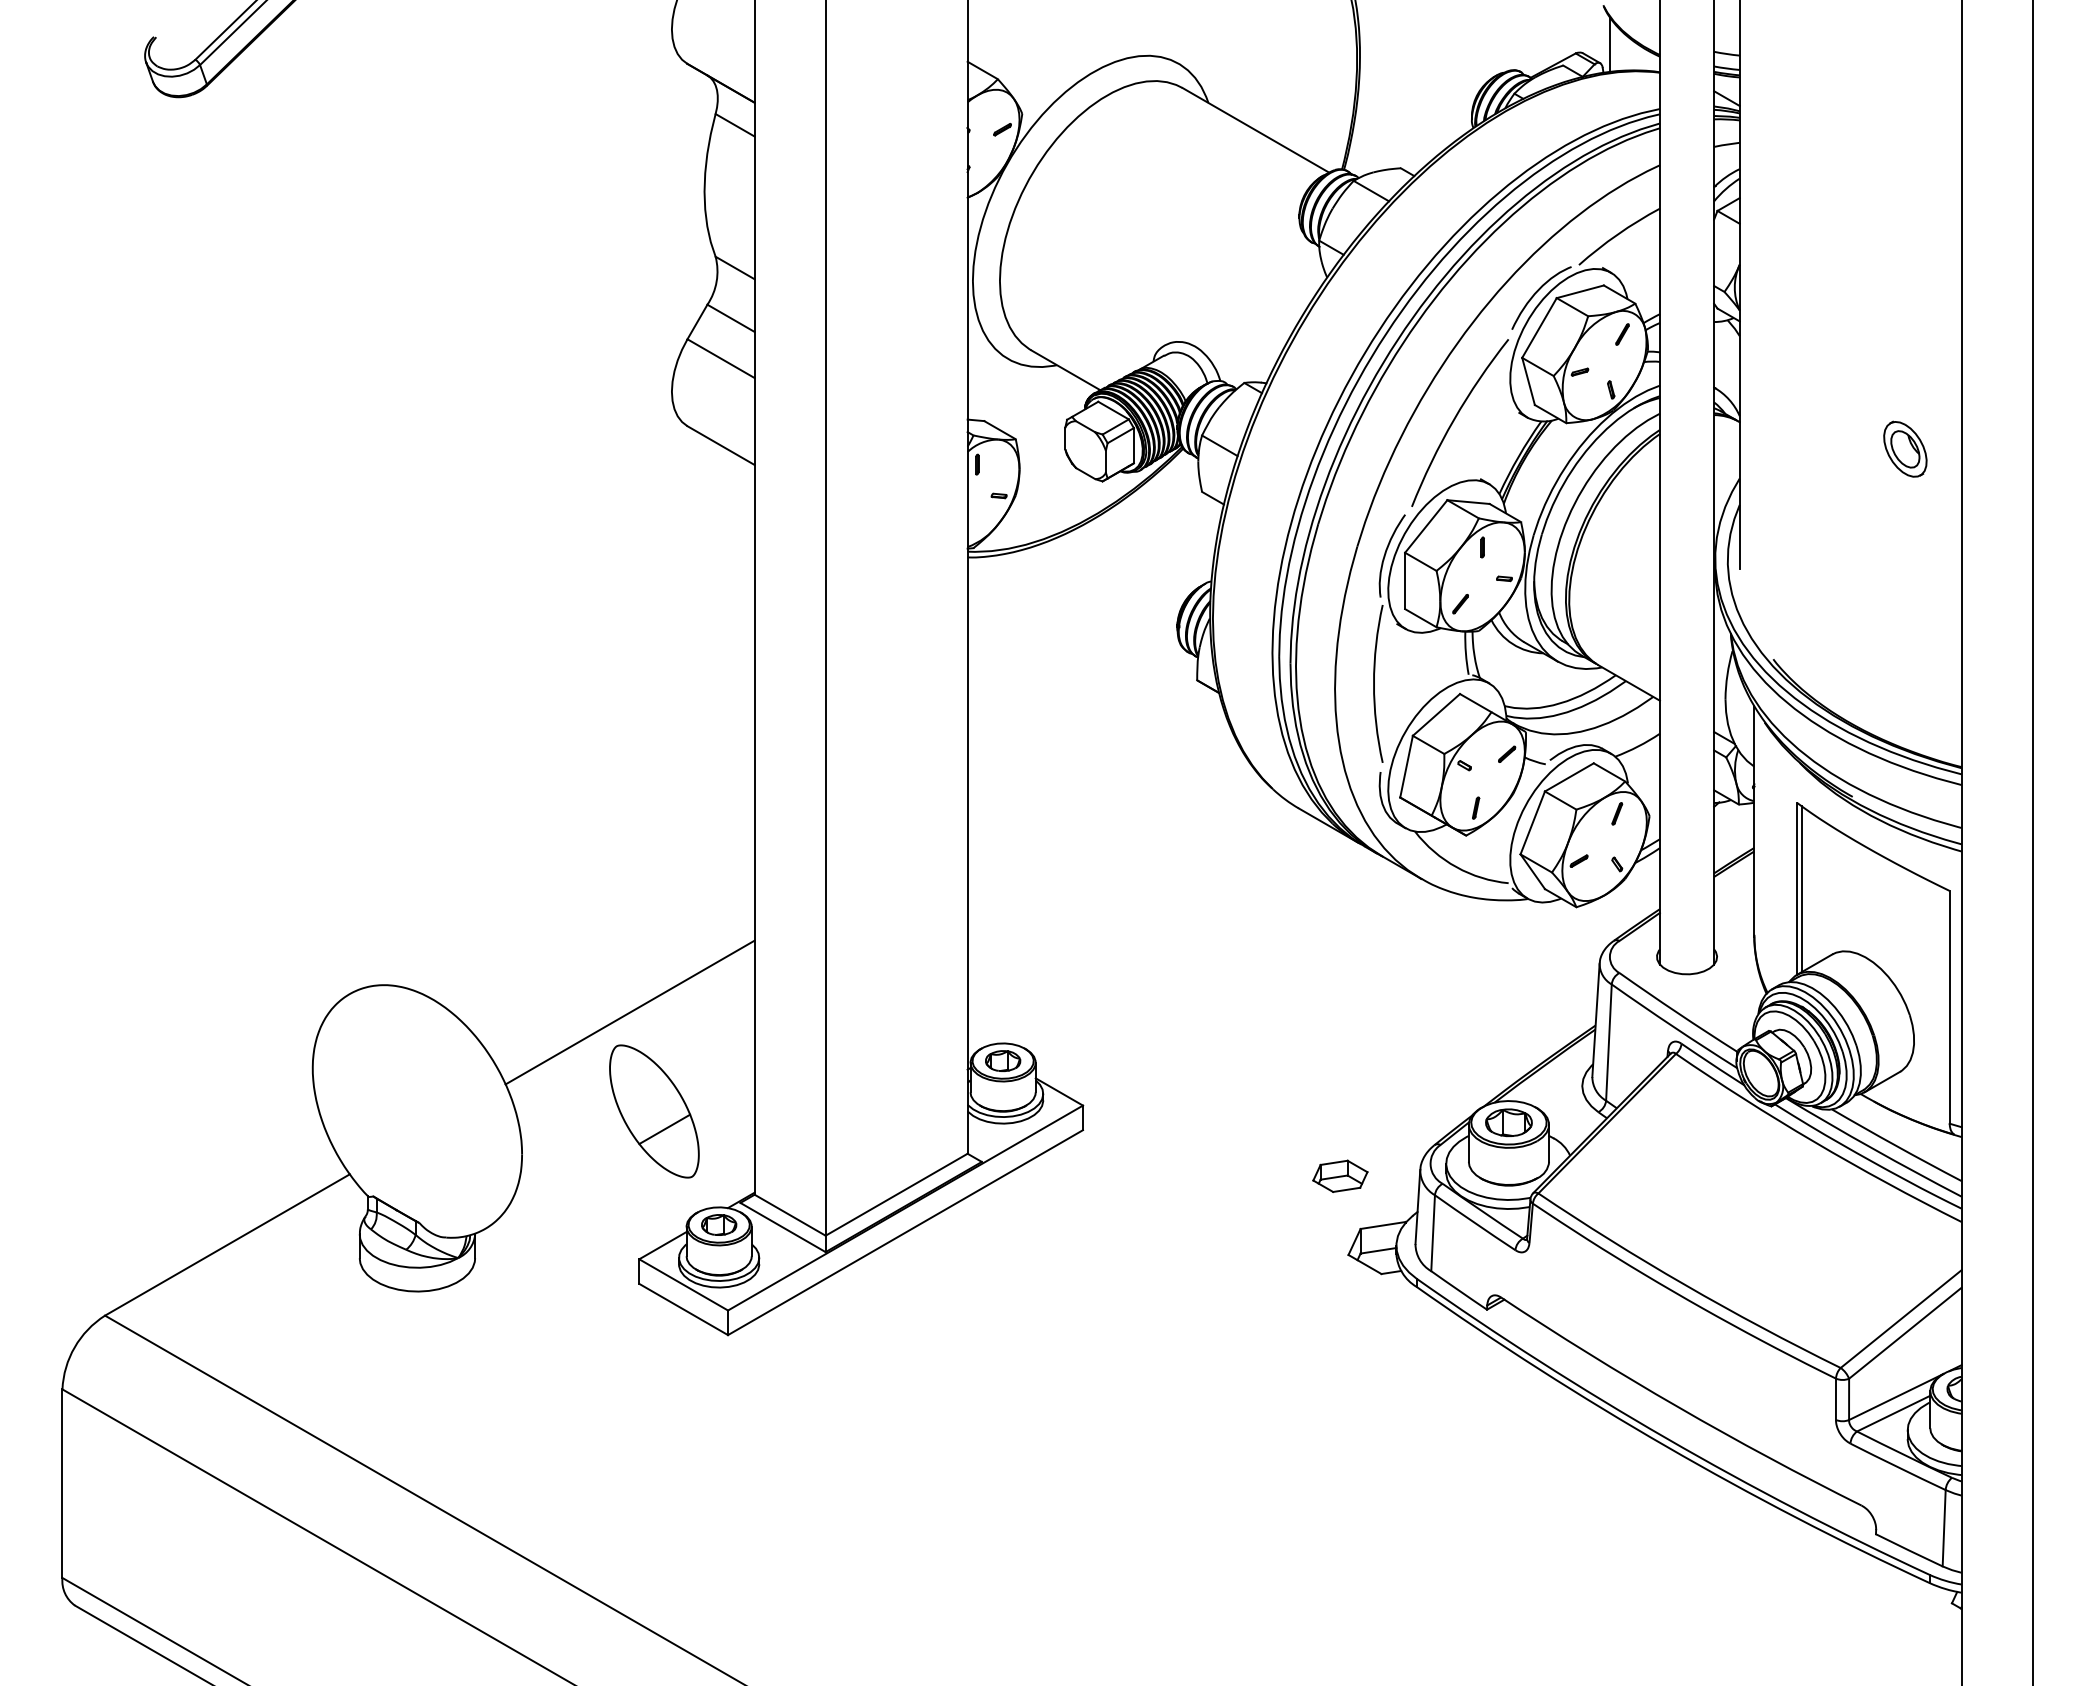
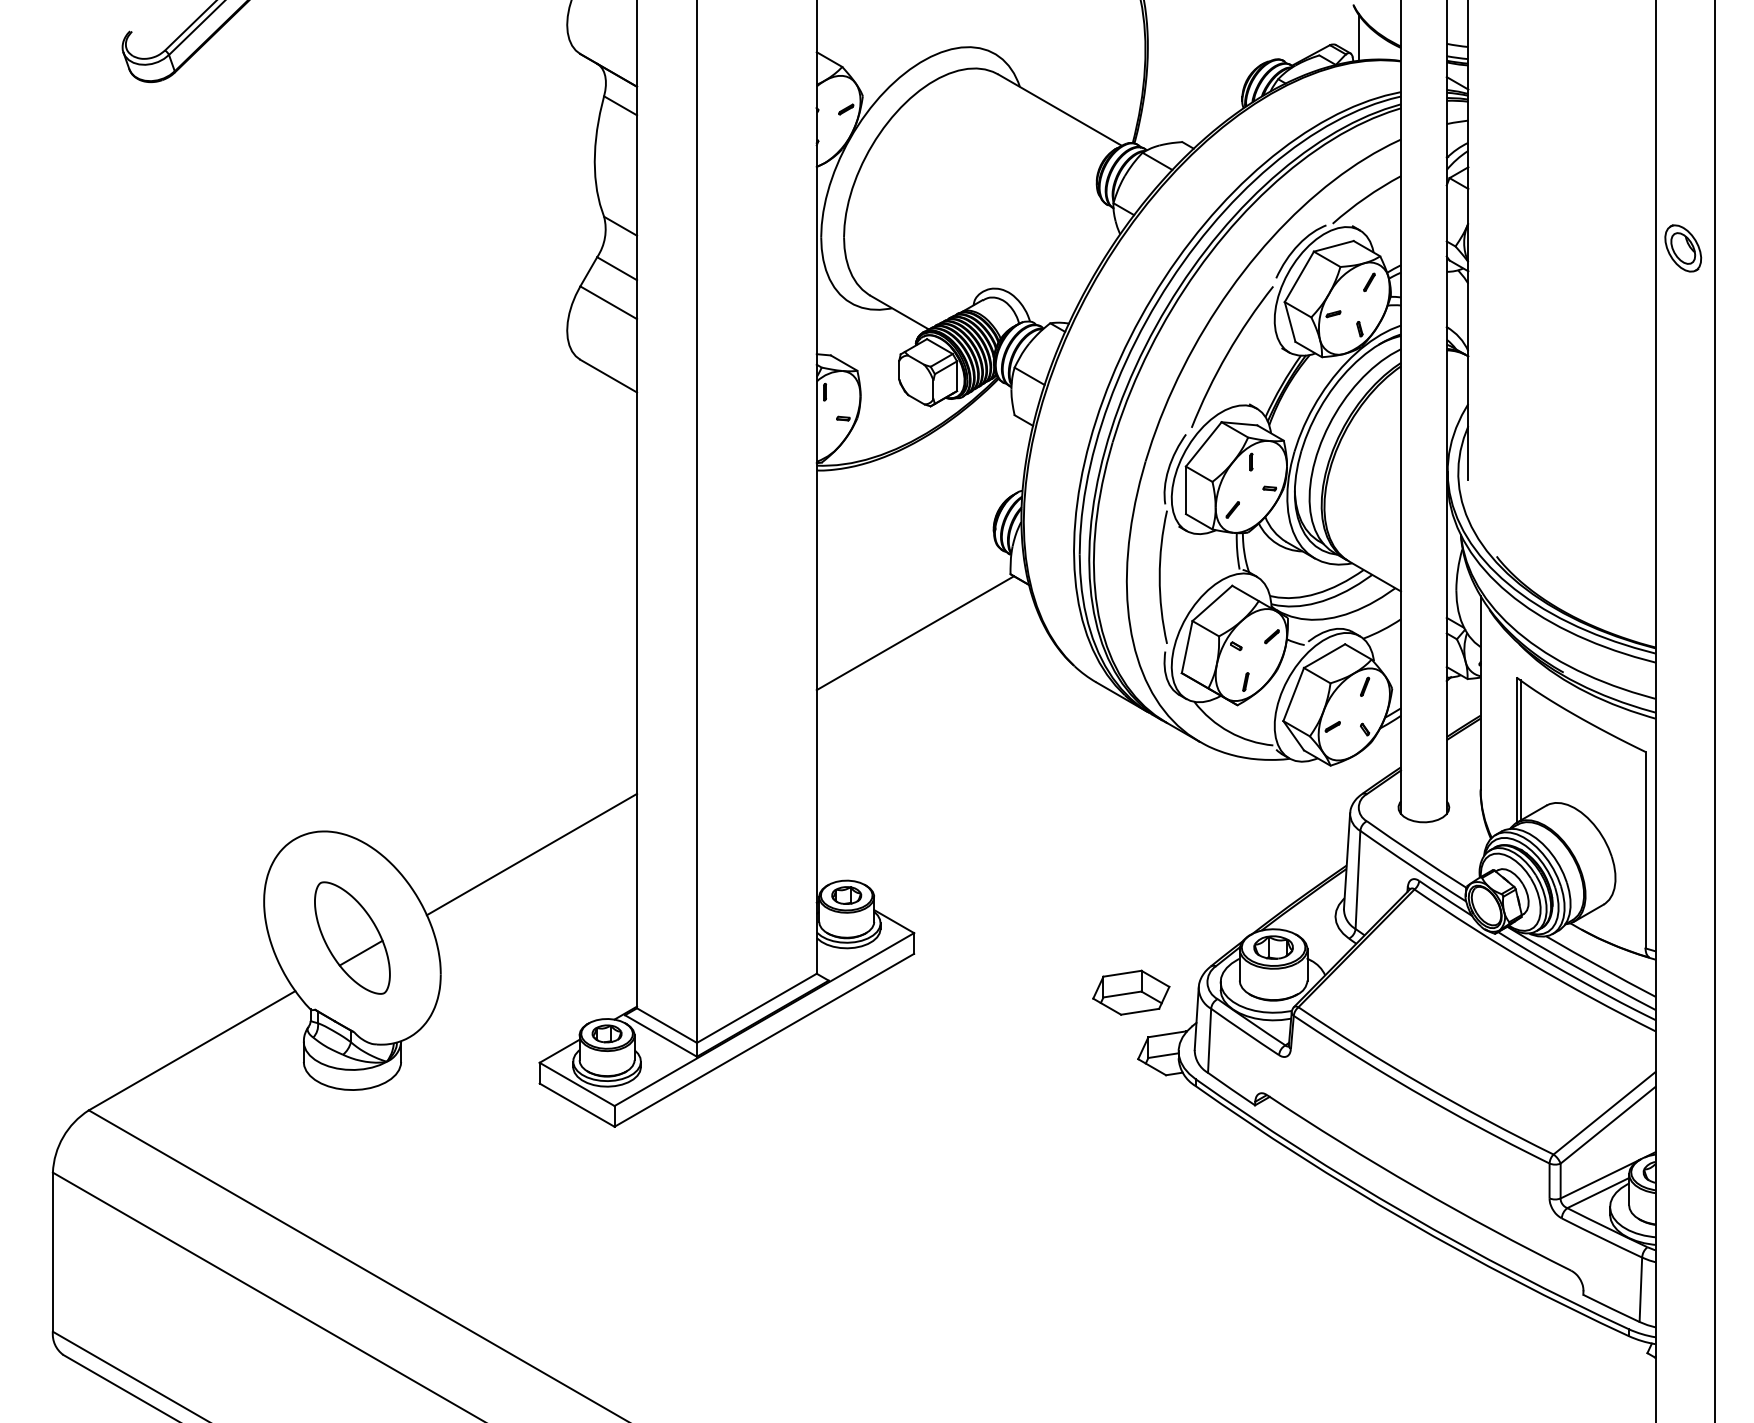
part: (1905, 448) -> (1683, 247), moved
line: (1084, 749) -> (915, 632), added
part: (654, 1111) -> (352, 938), moved
part: (1340, 1176) -> (1131, 992), size x1.67

